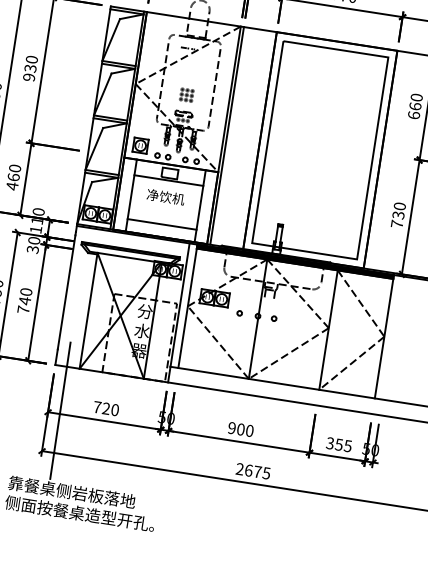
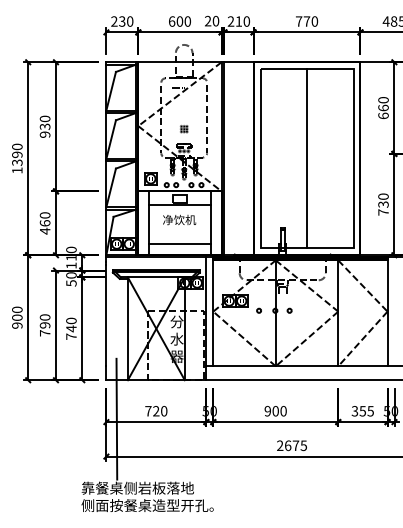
part: (187, 95) -> (184, 129), size x0.62
line: (320, 150) -> (307, 158), added
text: (31, 249) -> (70, 283), 30 -> 50

